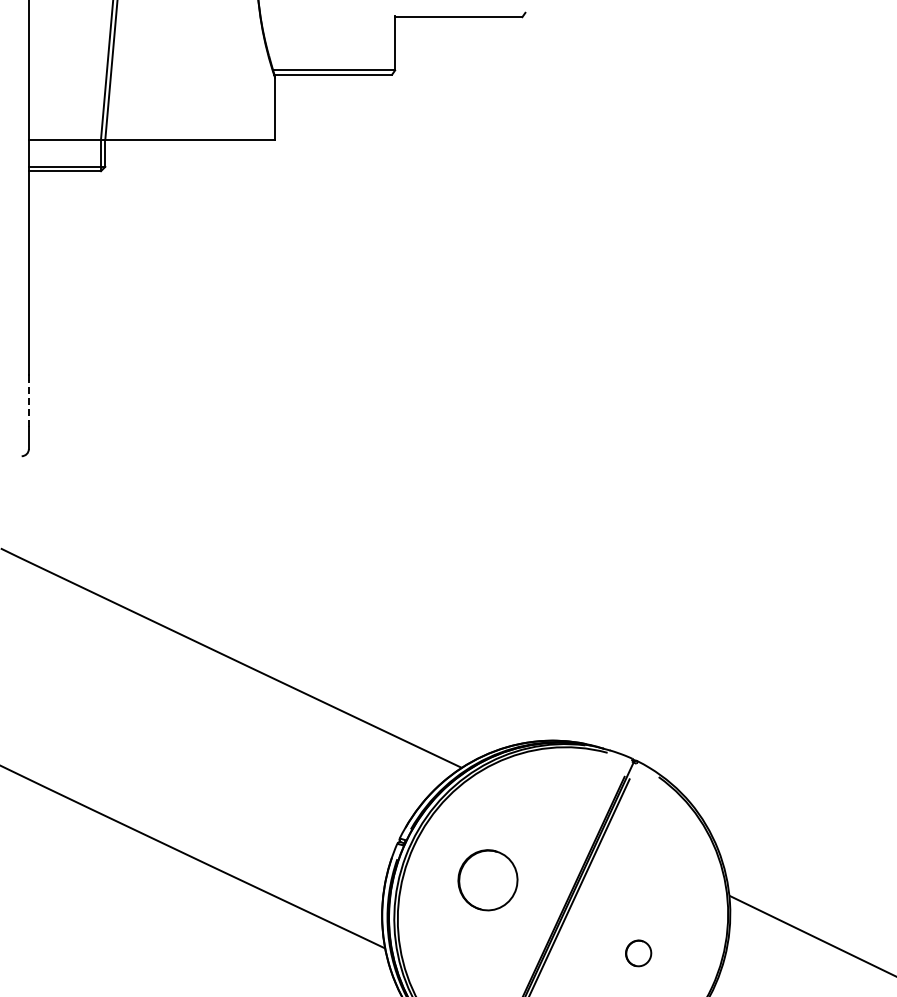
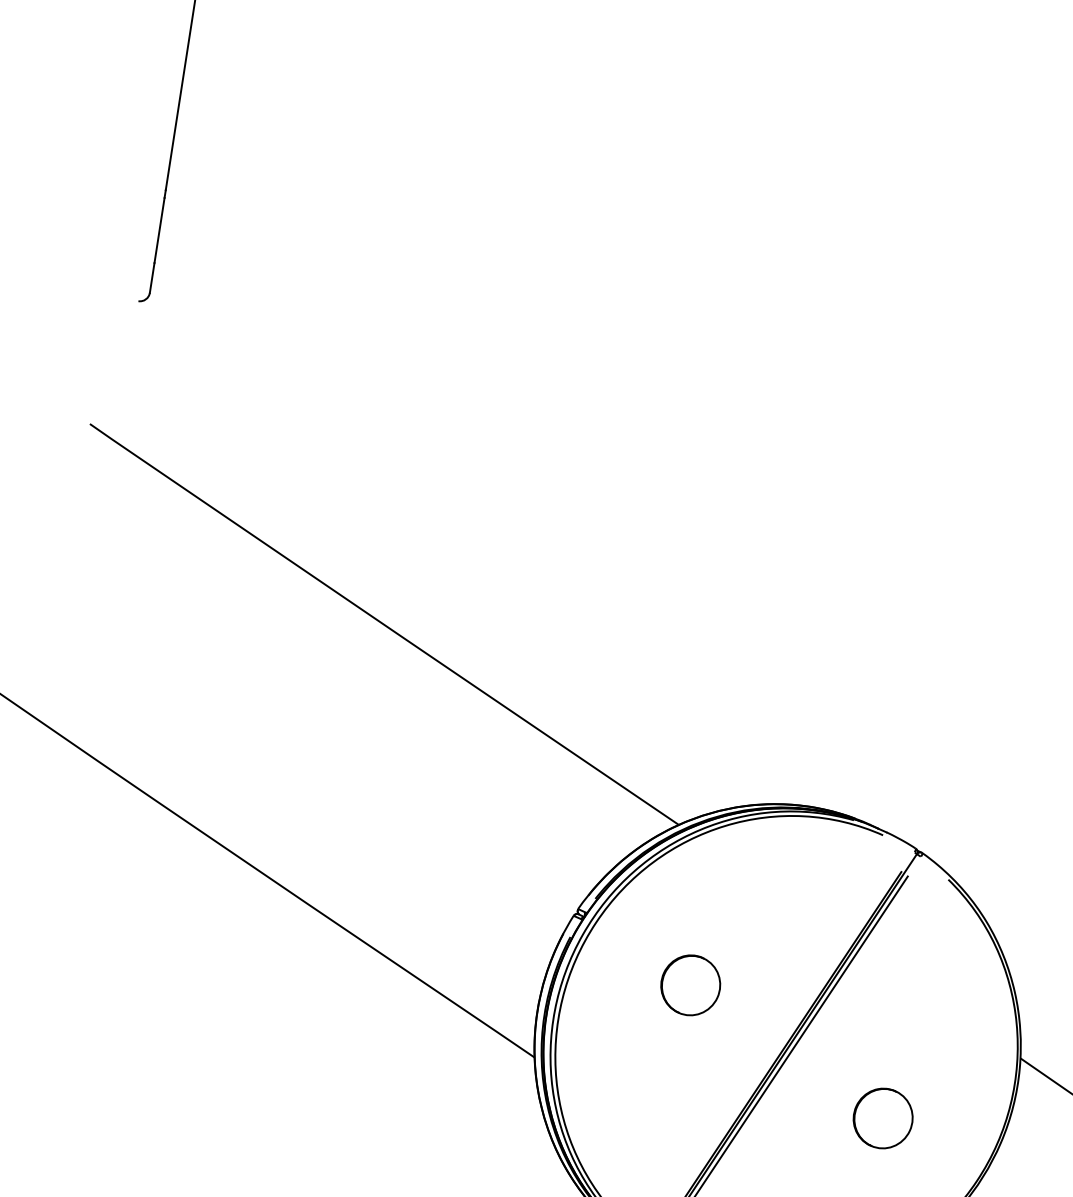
line: (28, 403) -> (159, 229), dashed -> solid
part: (487, 879) -> (690, 984), size x0.71
part: (638, 953) -> (882, 1118), size x1.67

